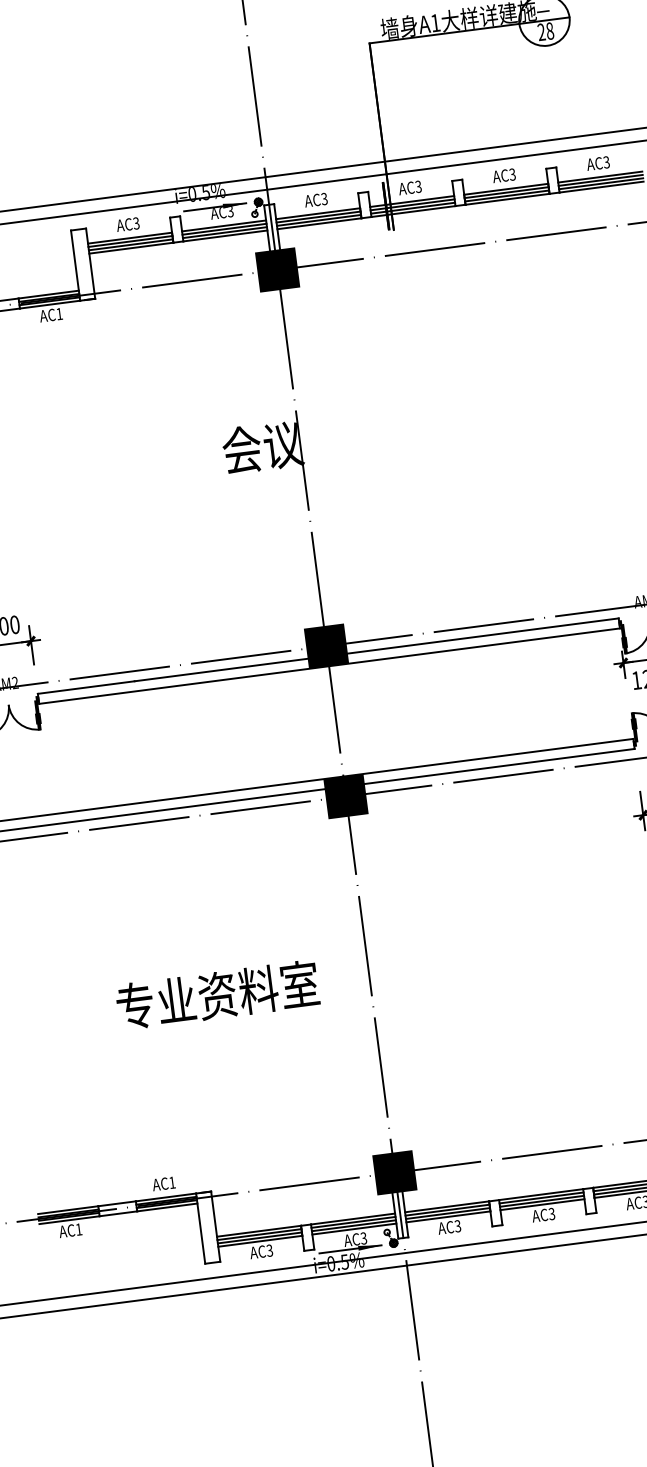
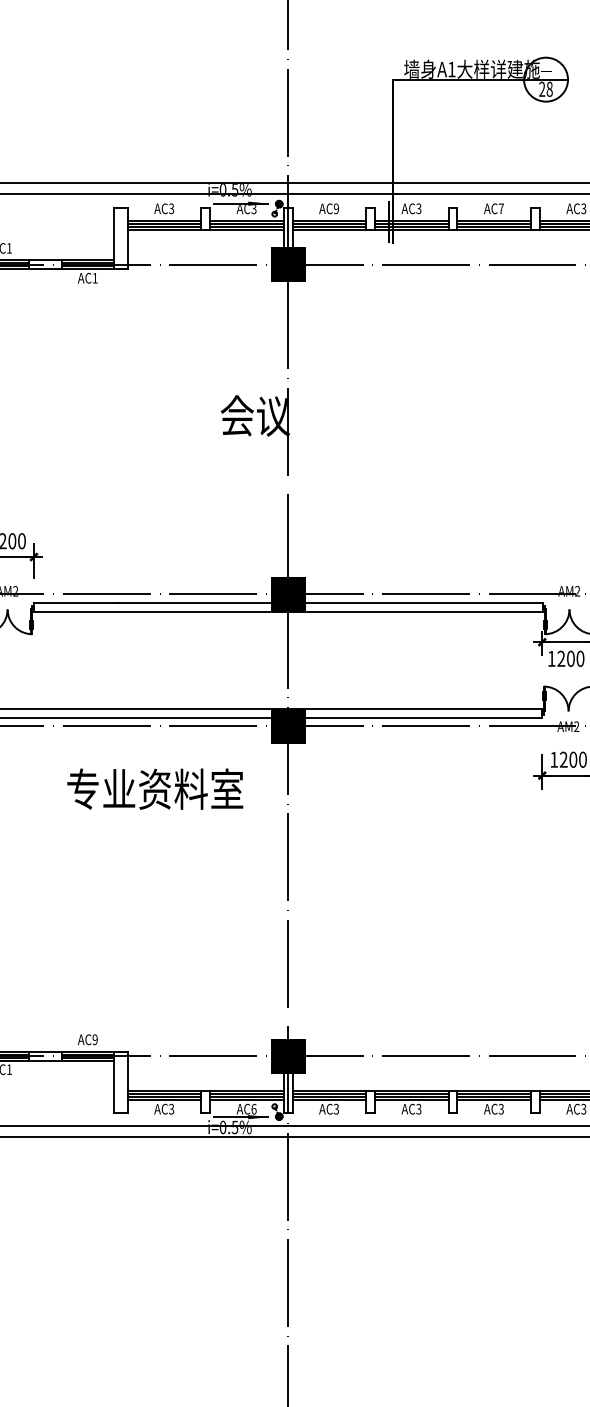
text: (511, 174) -> (500, 208), AC3 -> AC7
text: (323, 198) -> (335, 208), AC3 -> AC9
text: (217, 994) -> (155, 788), moved
text: (171, 1182) -> (94, 1039), AC1 -> AC9
text: (363, 1237) -> (253, 1108), AC3 -> AC6

